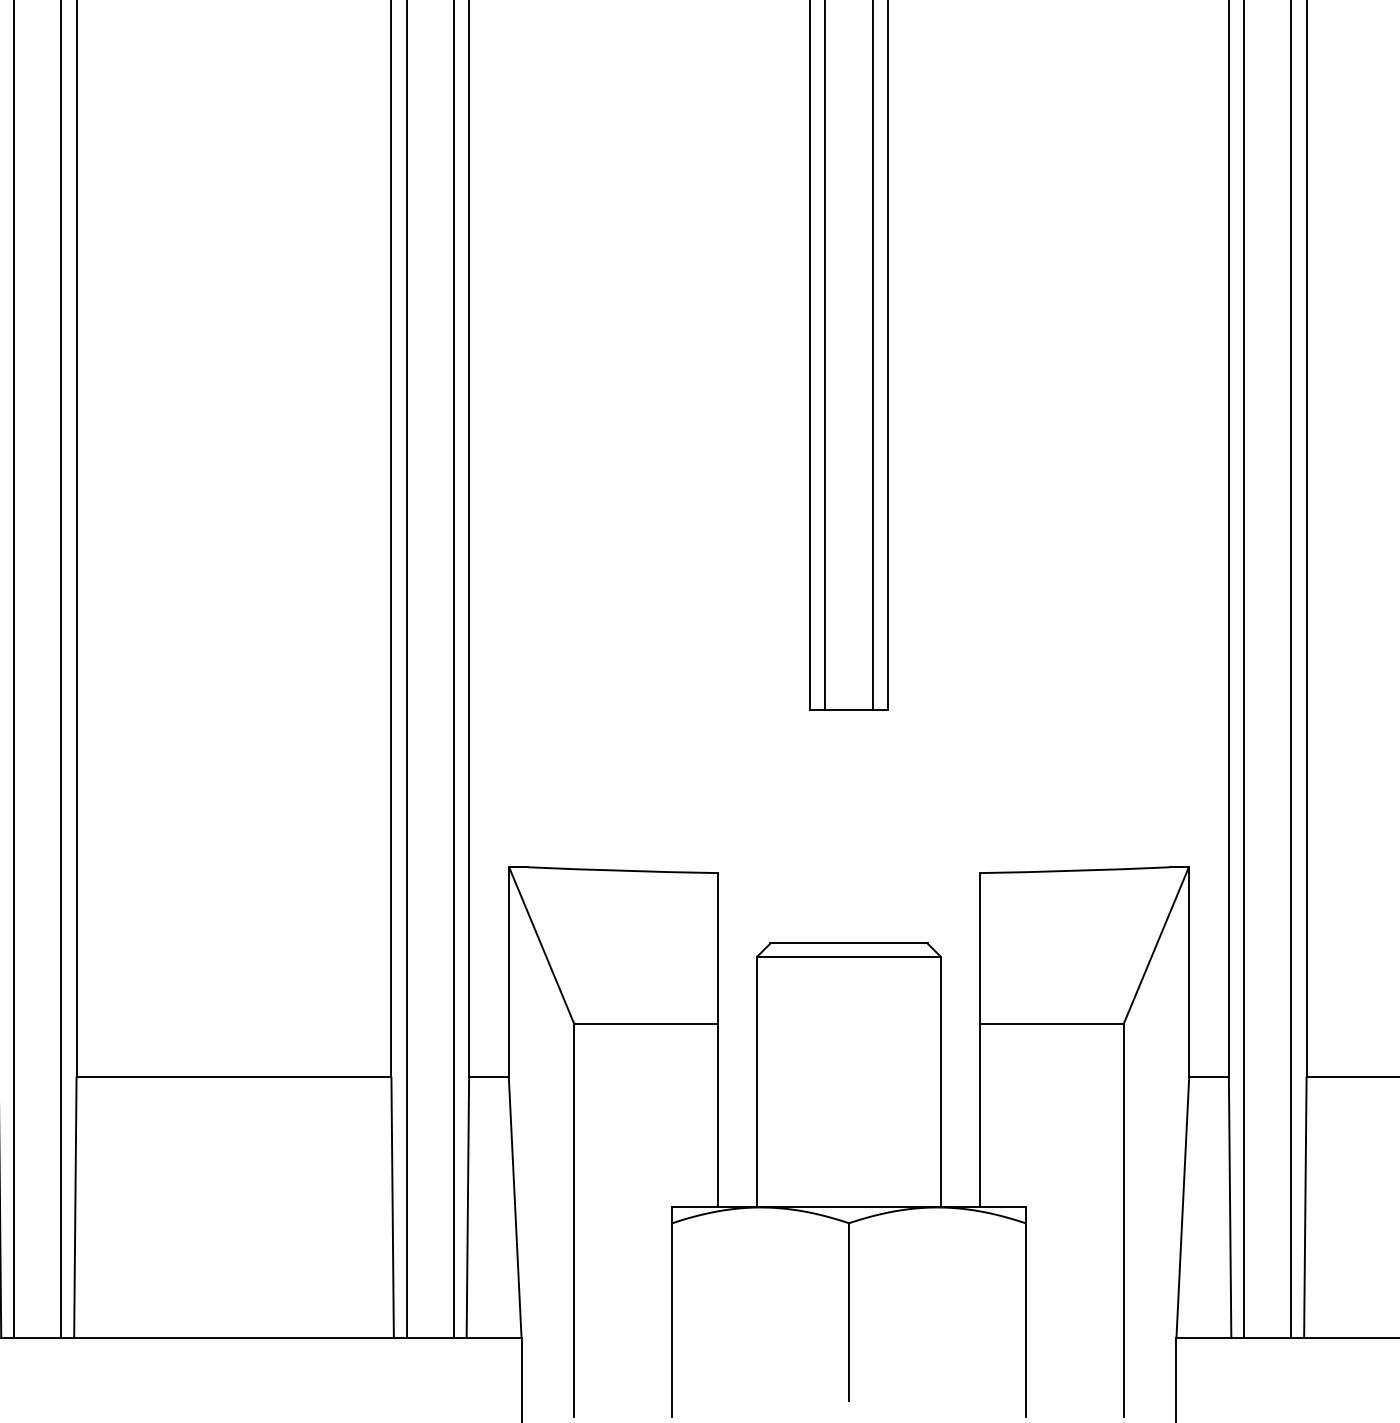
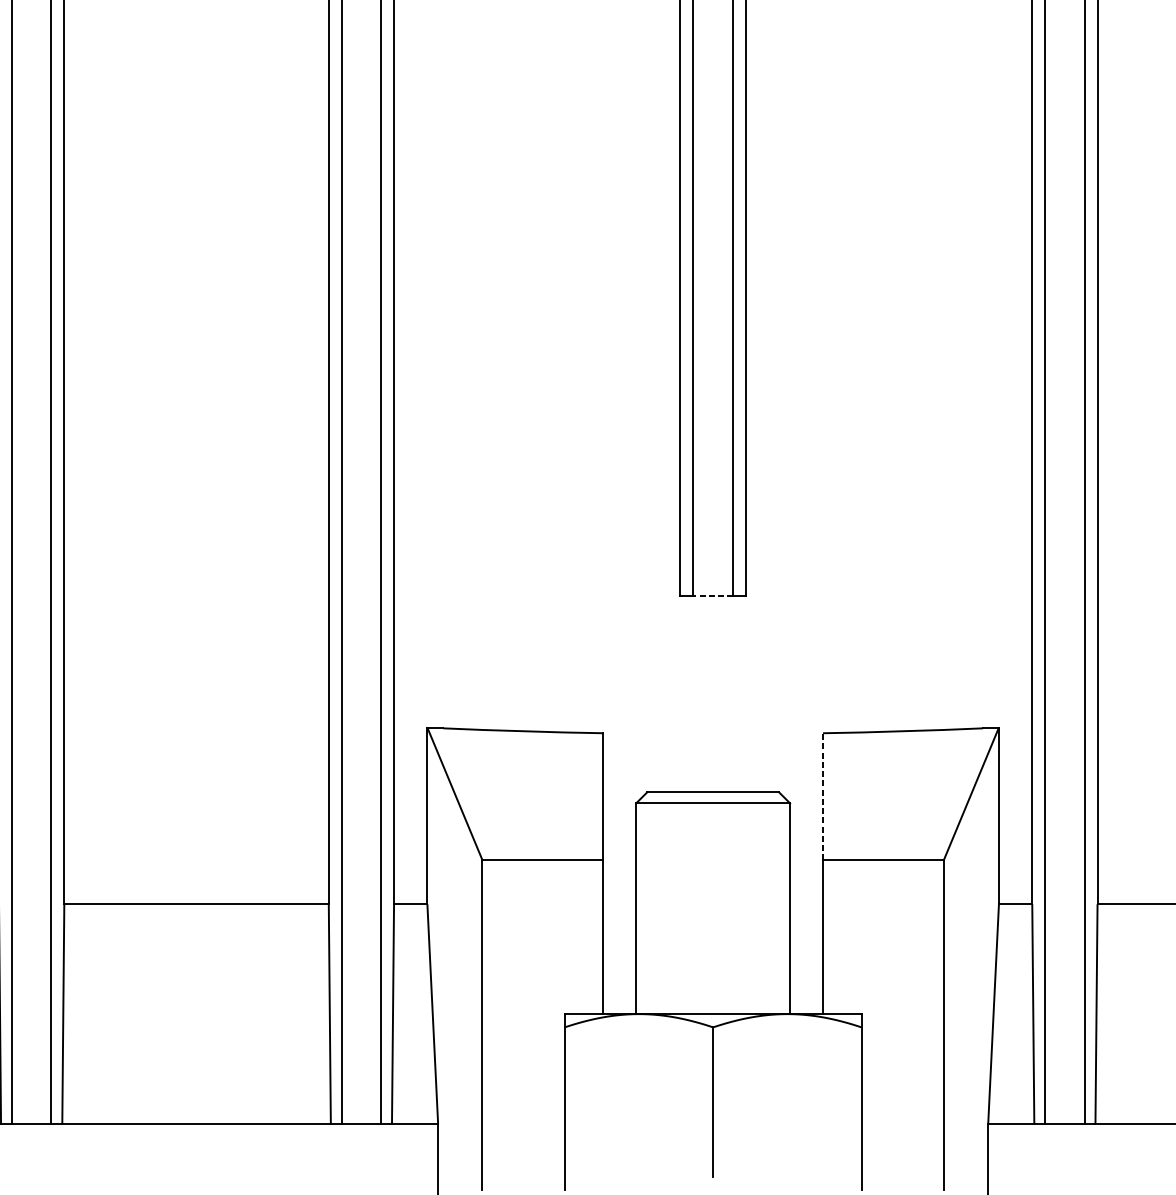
line: (849, 710) -> (713, 596), solid -> dashed
line: (979, 948) -> (822, 796), solid -> dashed

